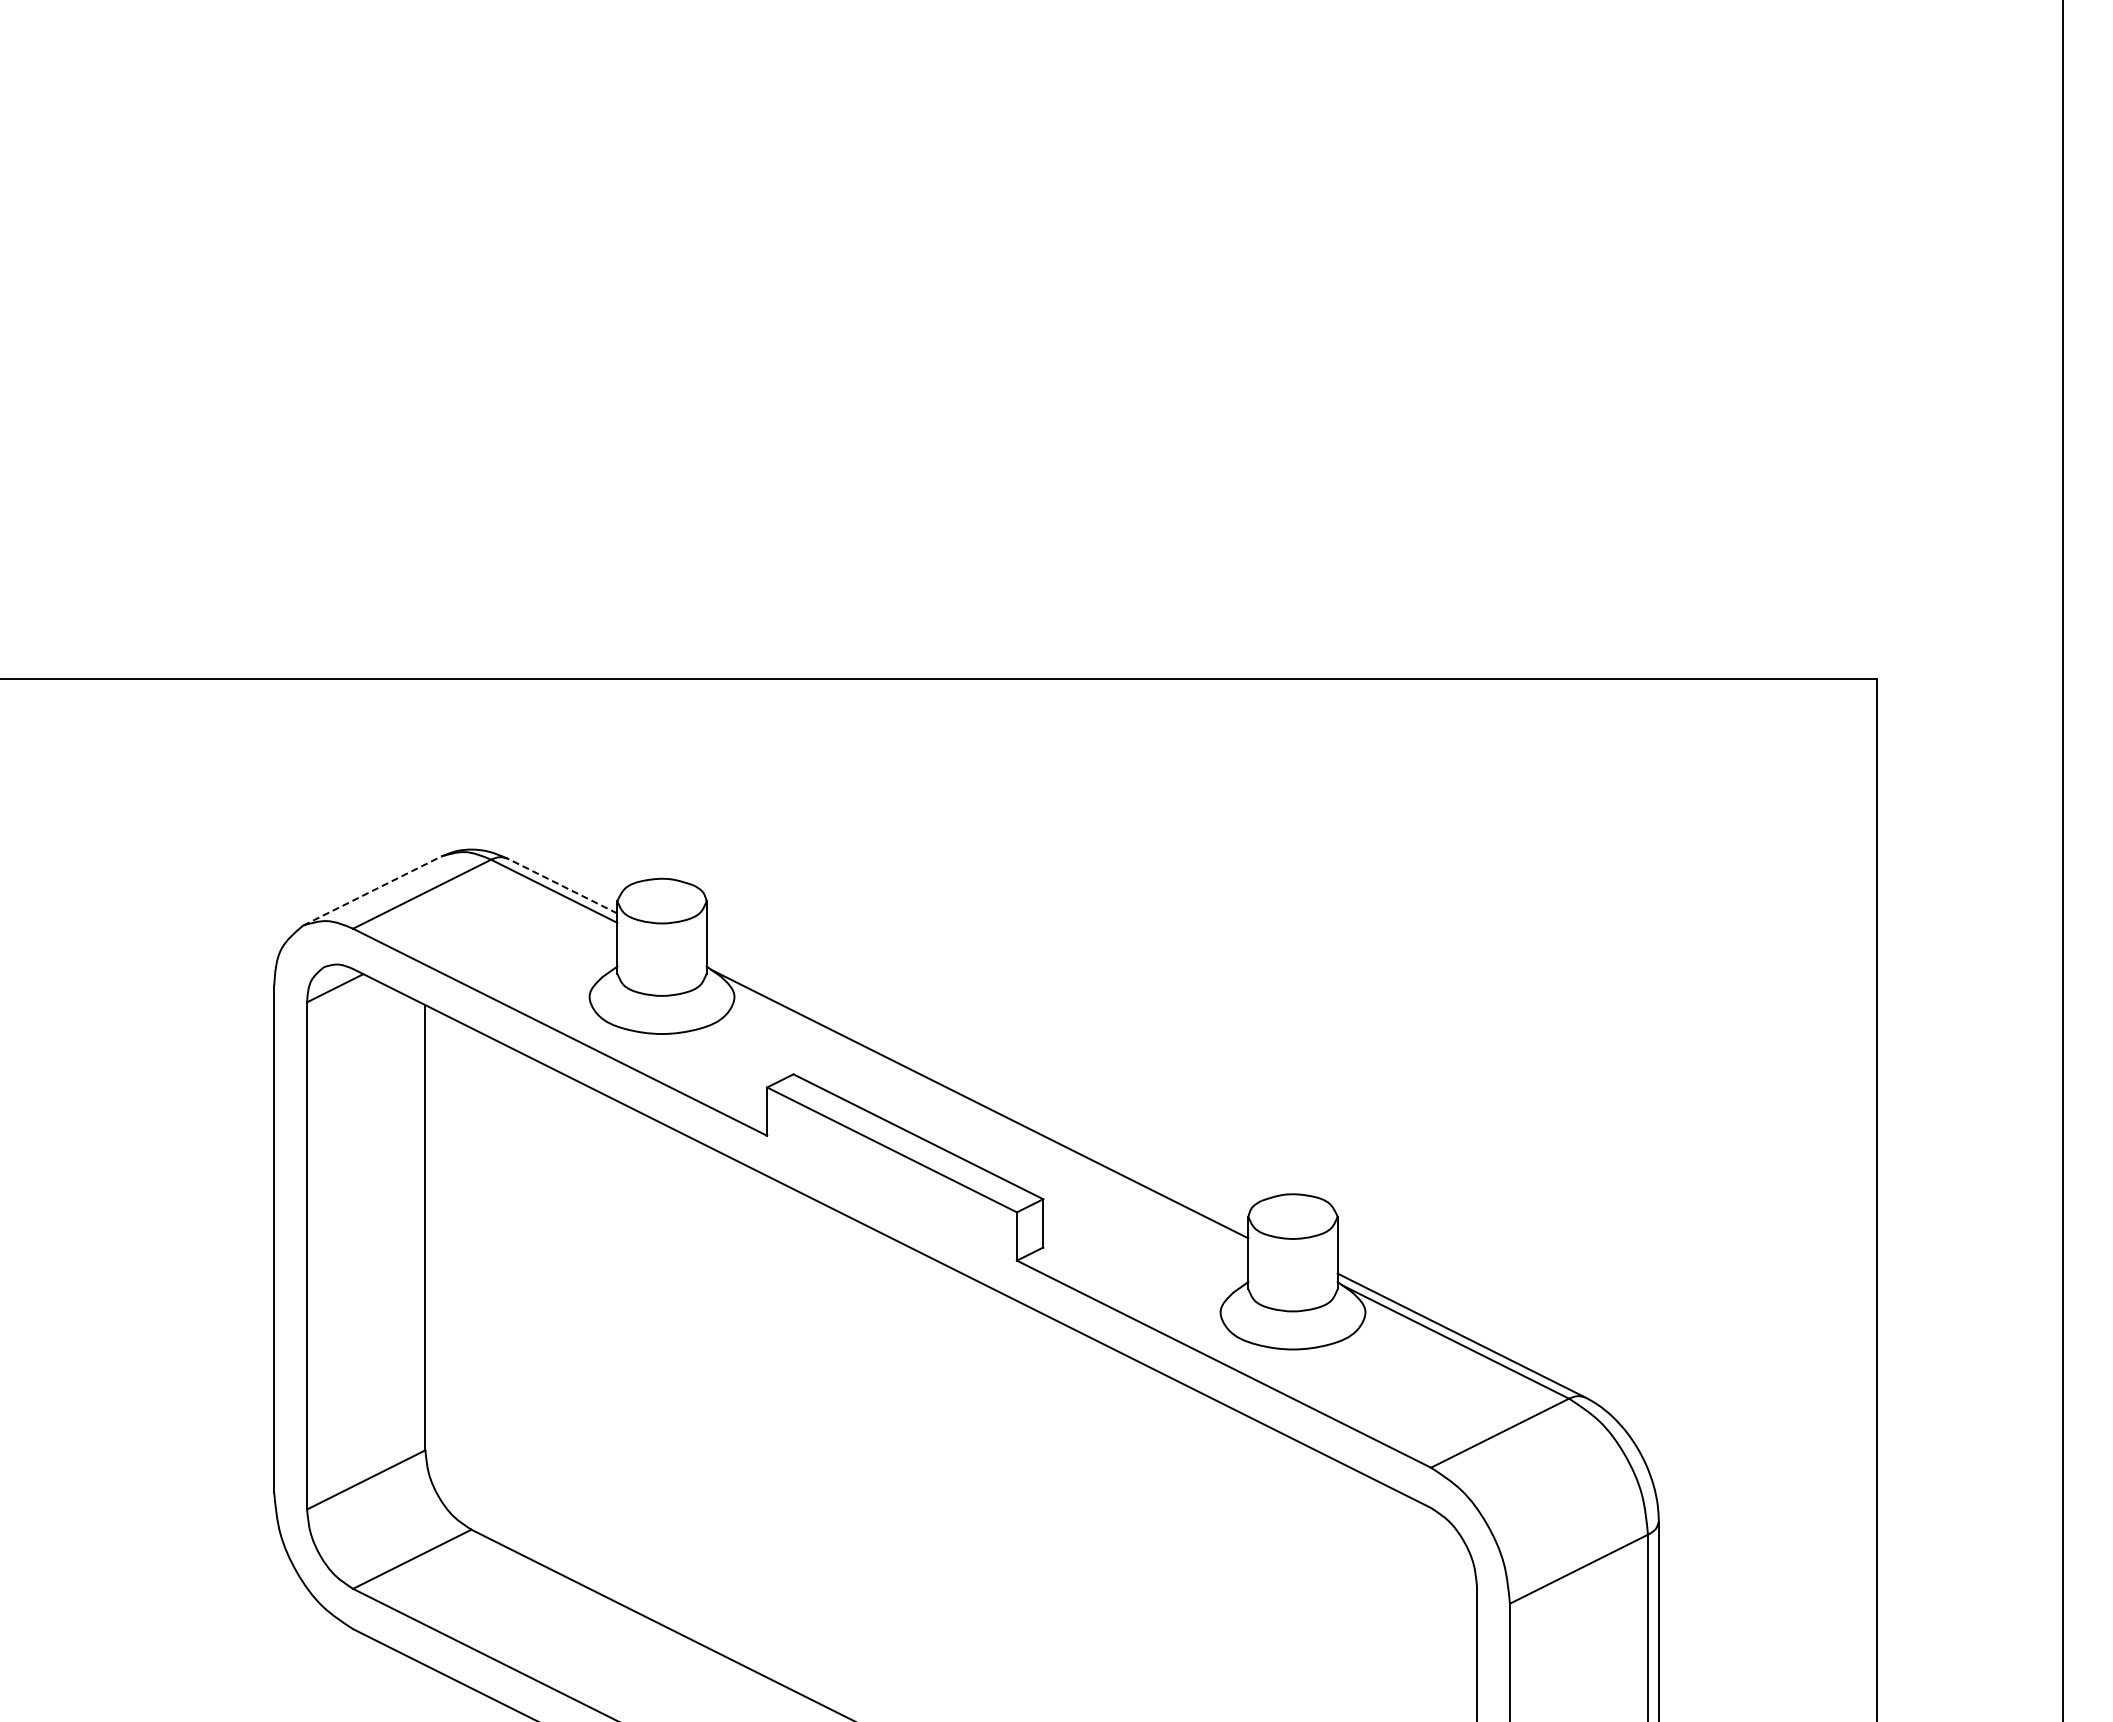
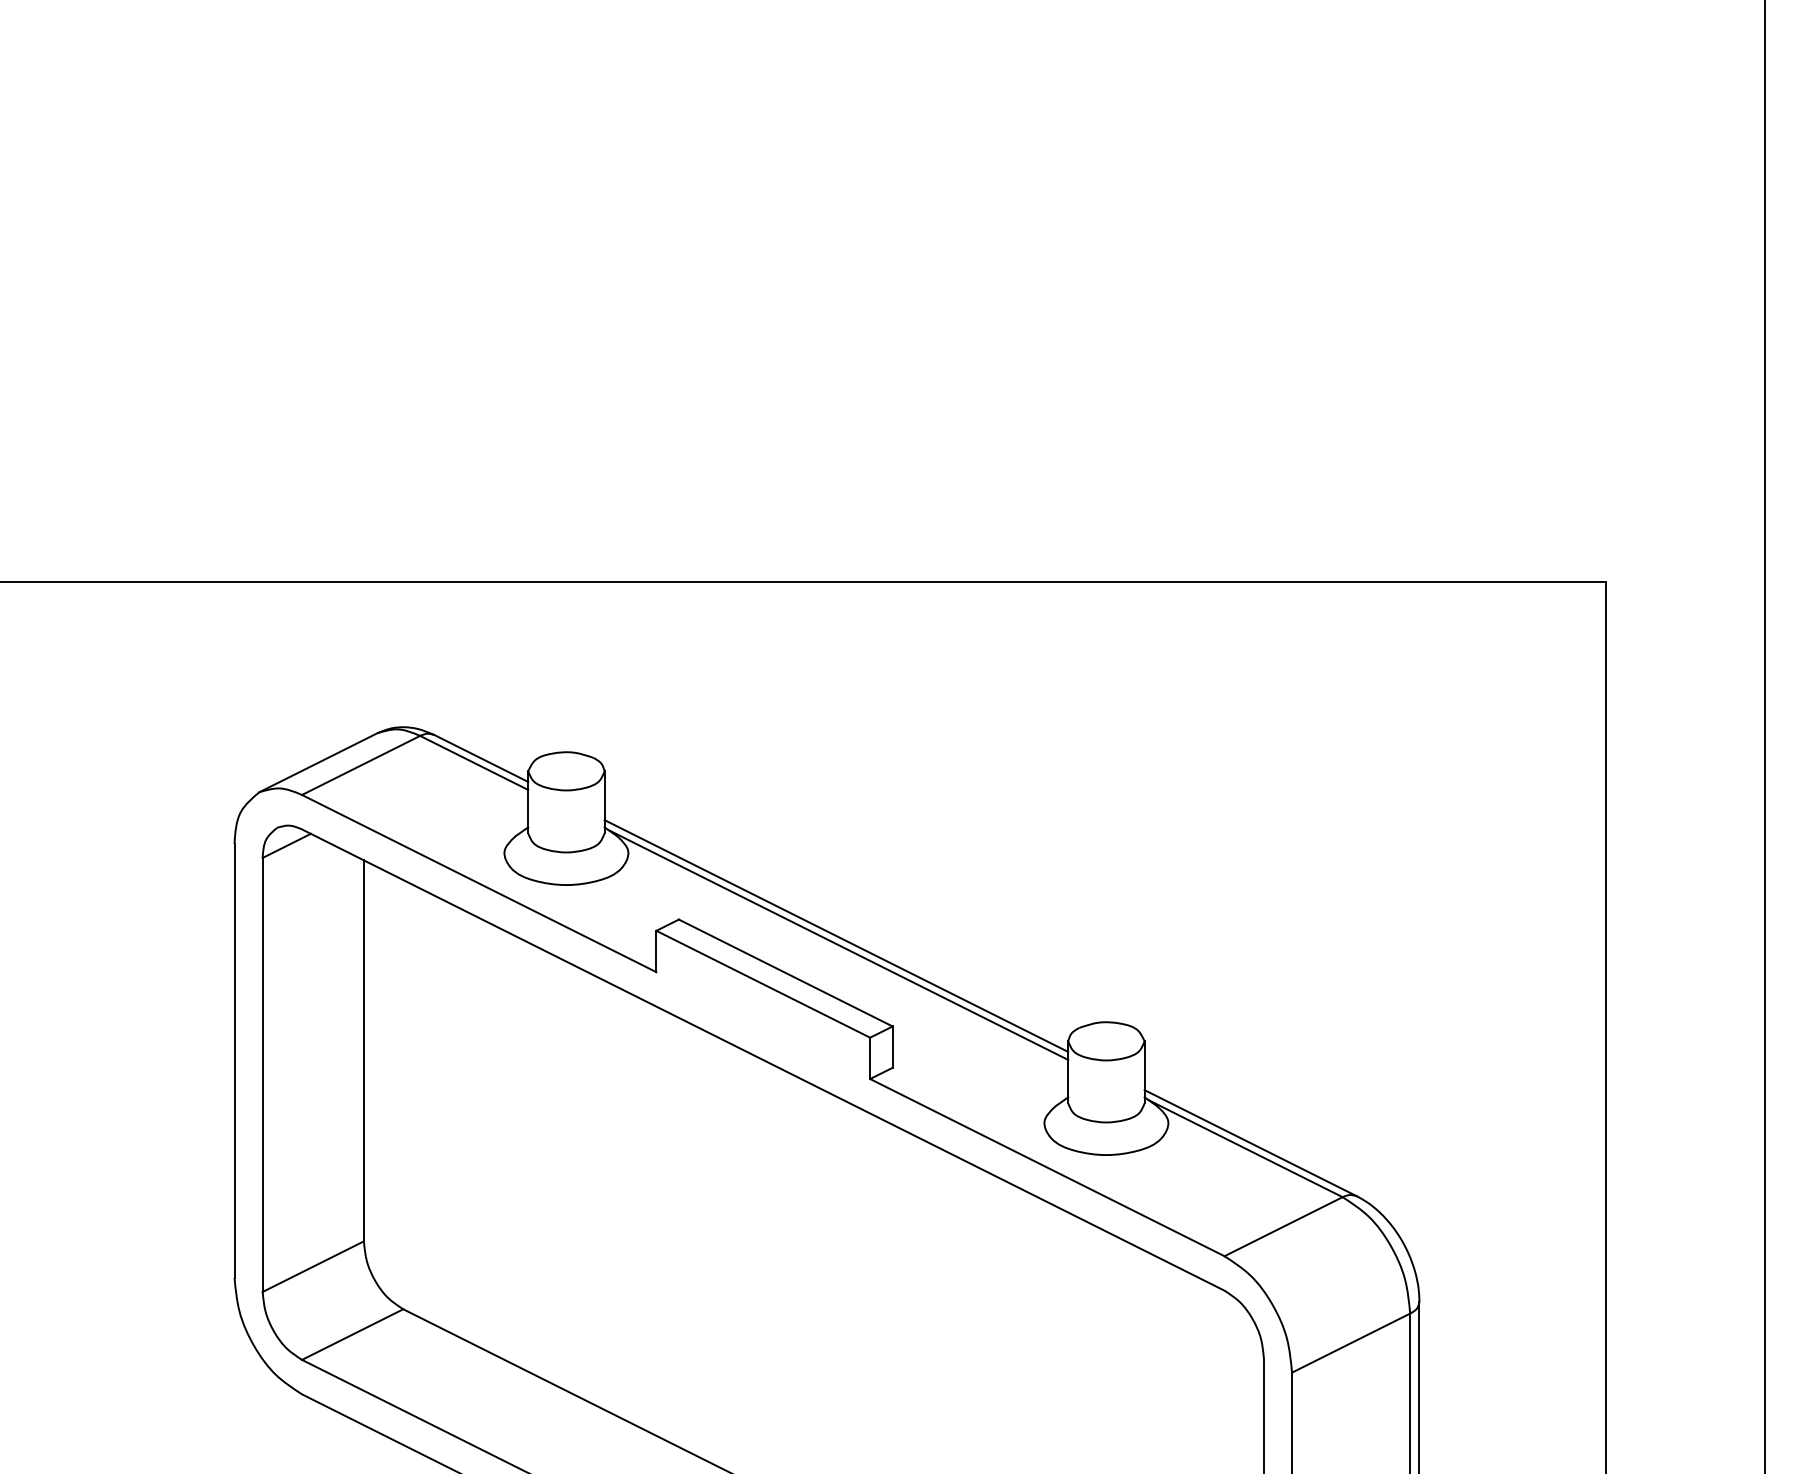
line: (562, 885) -> (481, 757), dashed -> solid
line: (372, 890) -> (318, 762), dashed -> solid
line: (977, 1093) -> (836, 935), added

